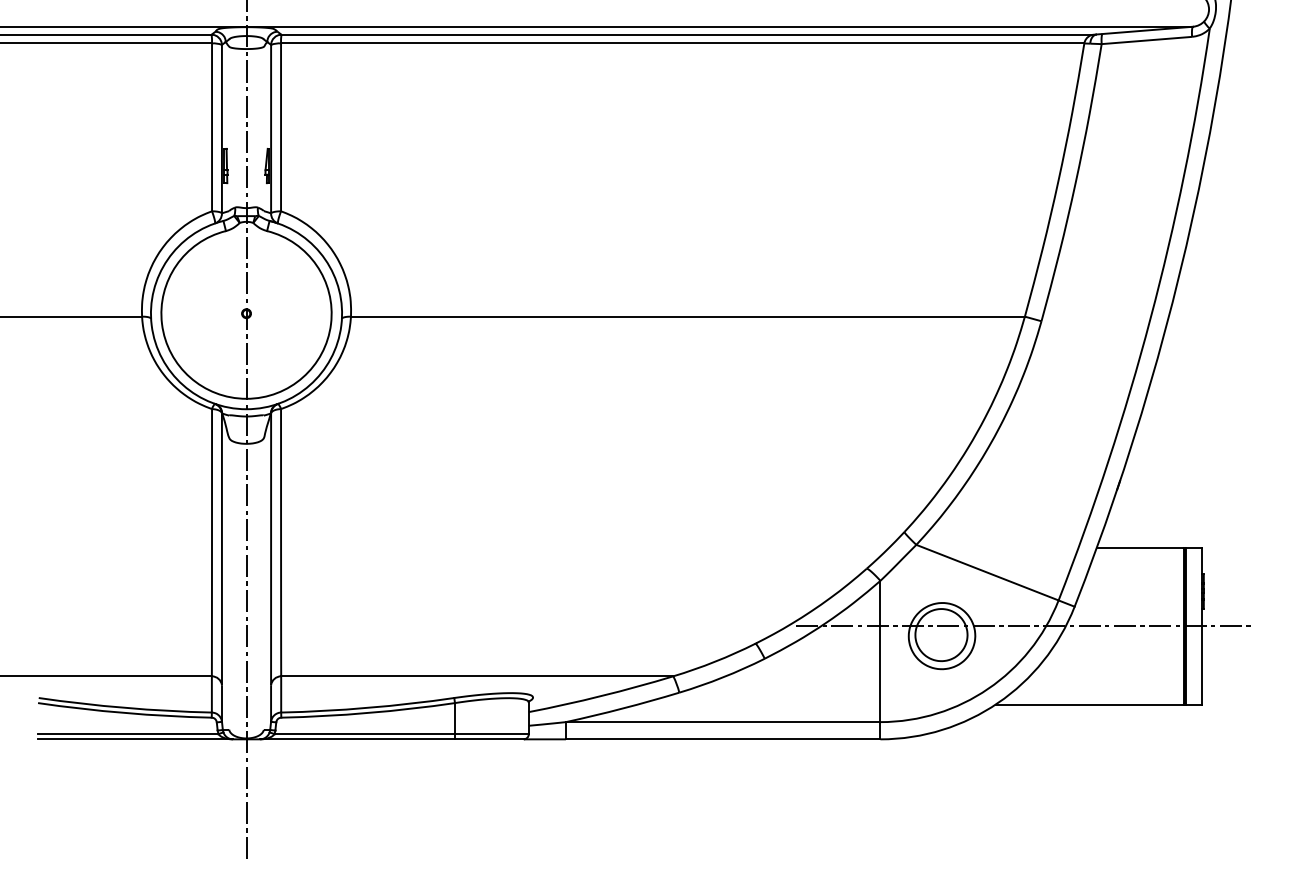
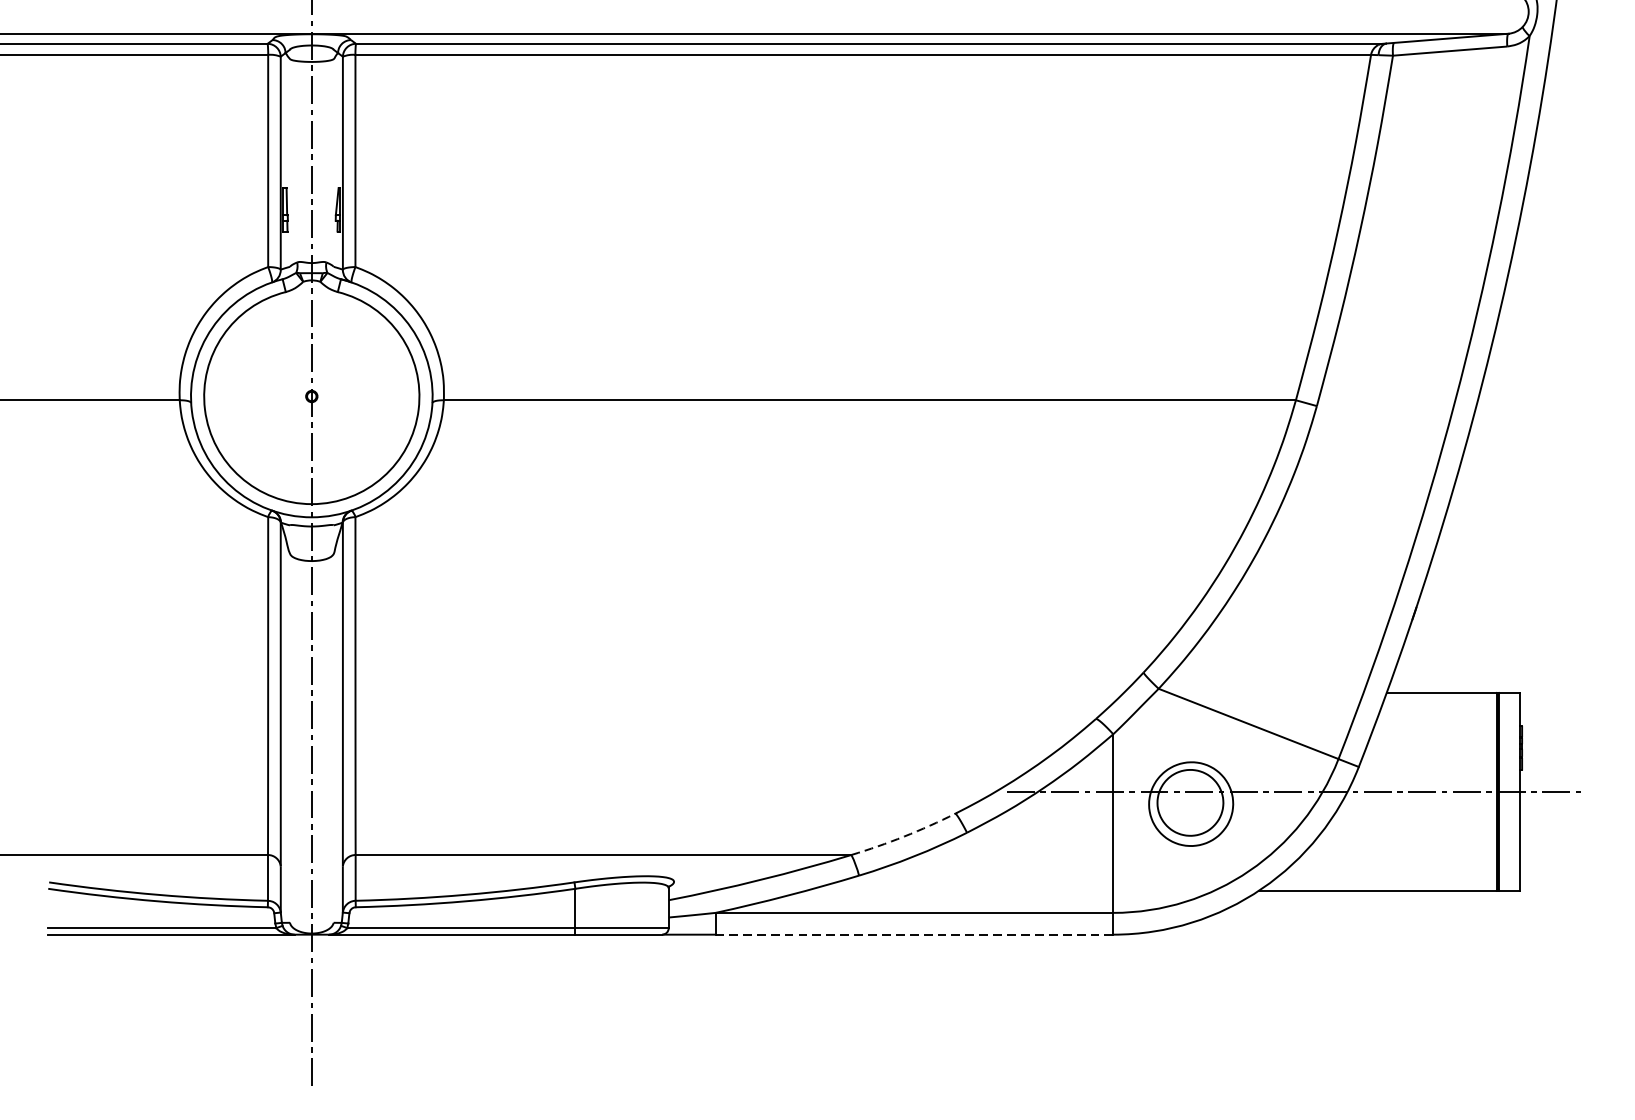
arc: (715, 661) -> (904, 836), solid -> dashed
line: (722, 739) -> (913, 934), solid -> dashed

